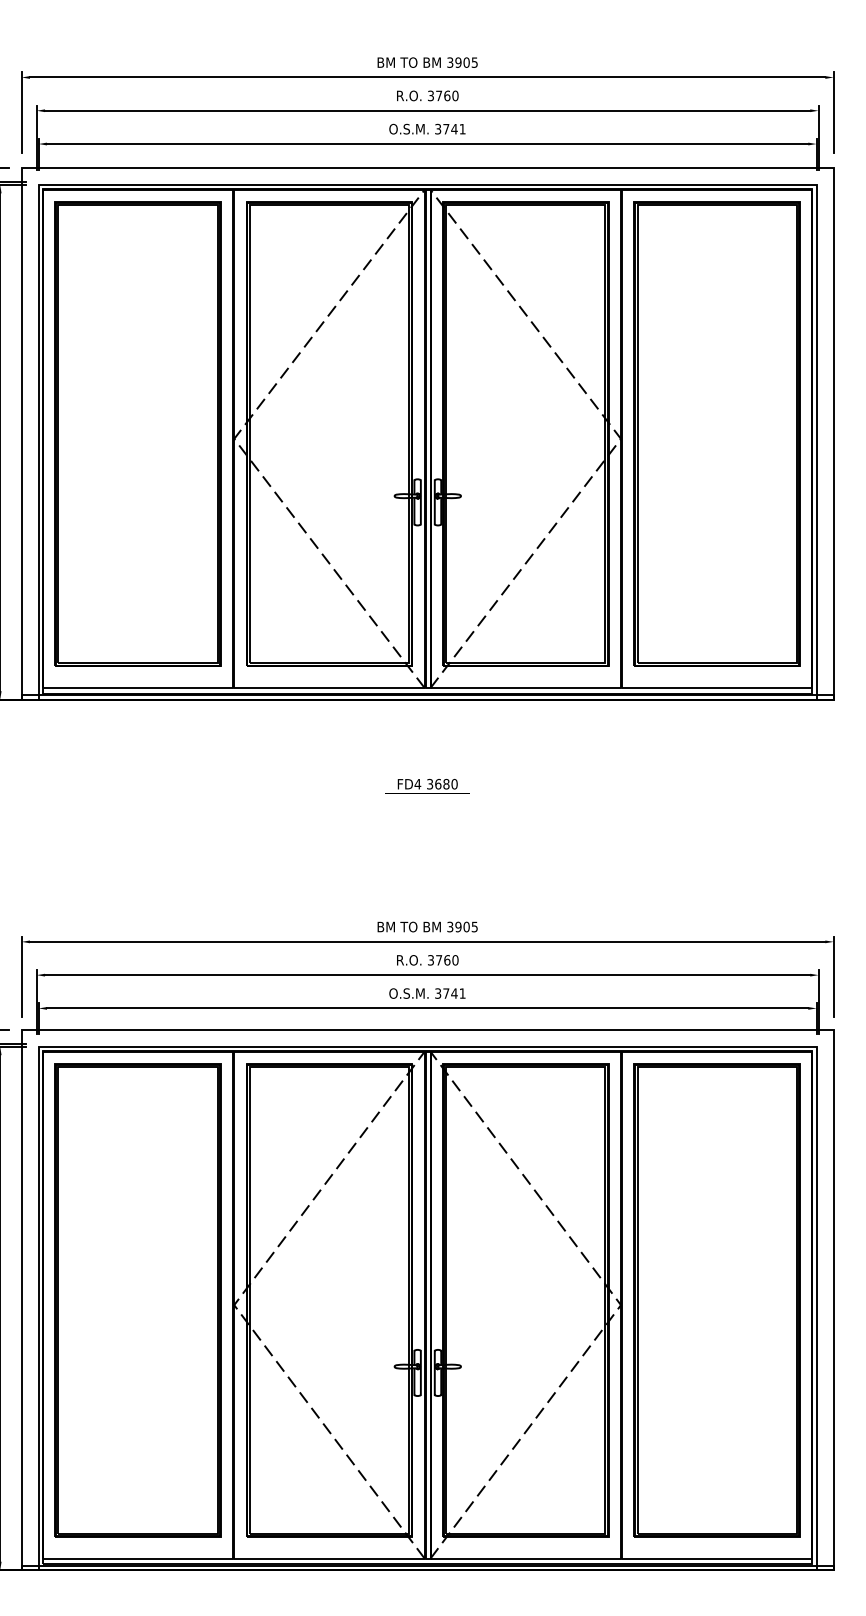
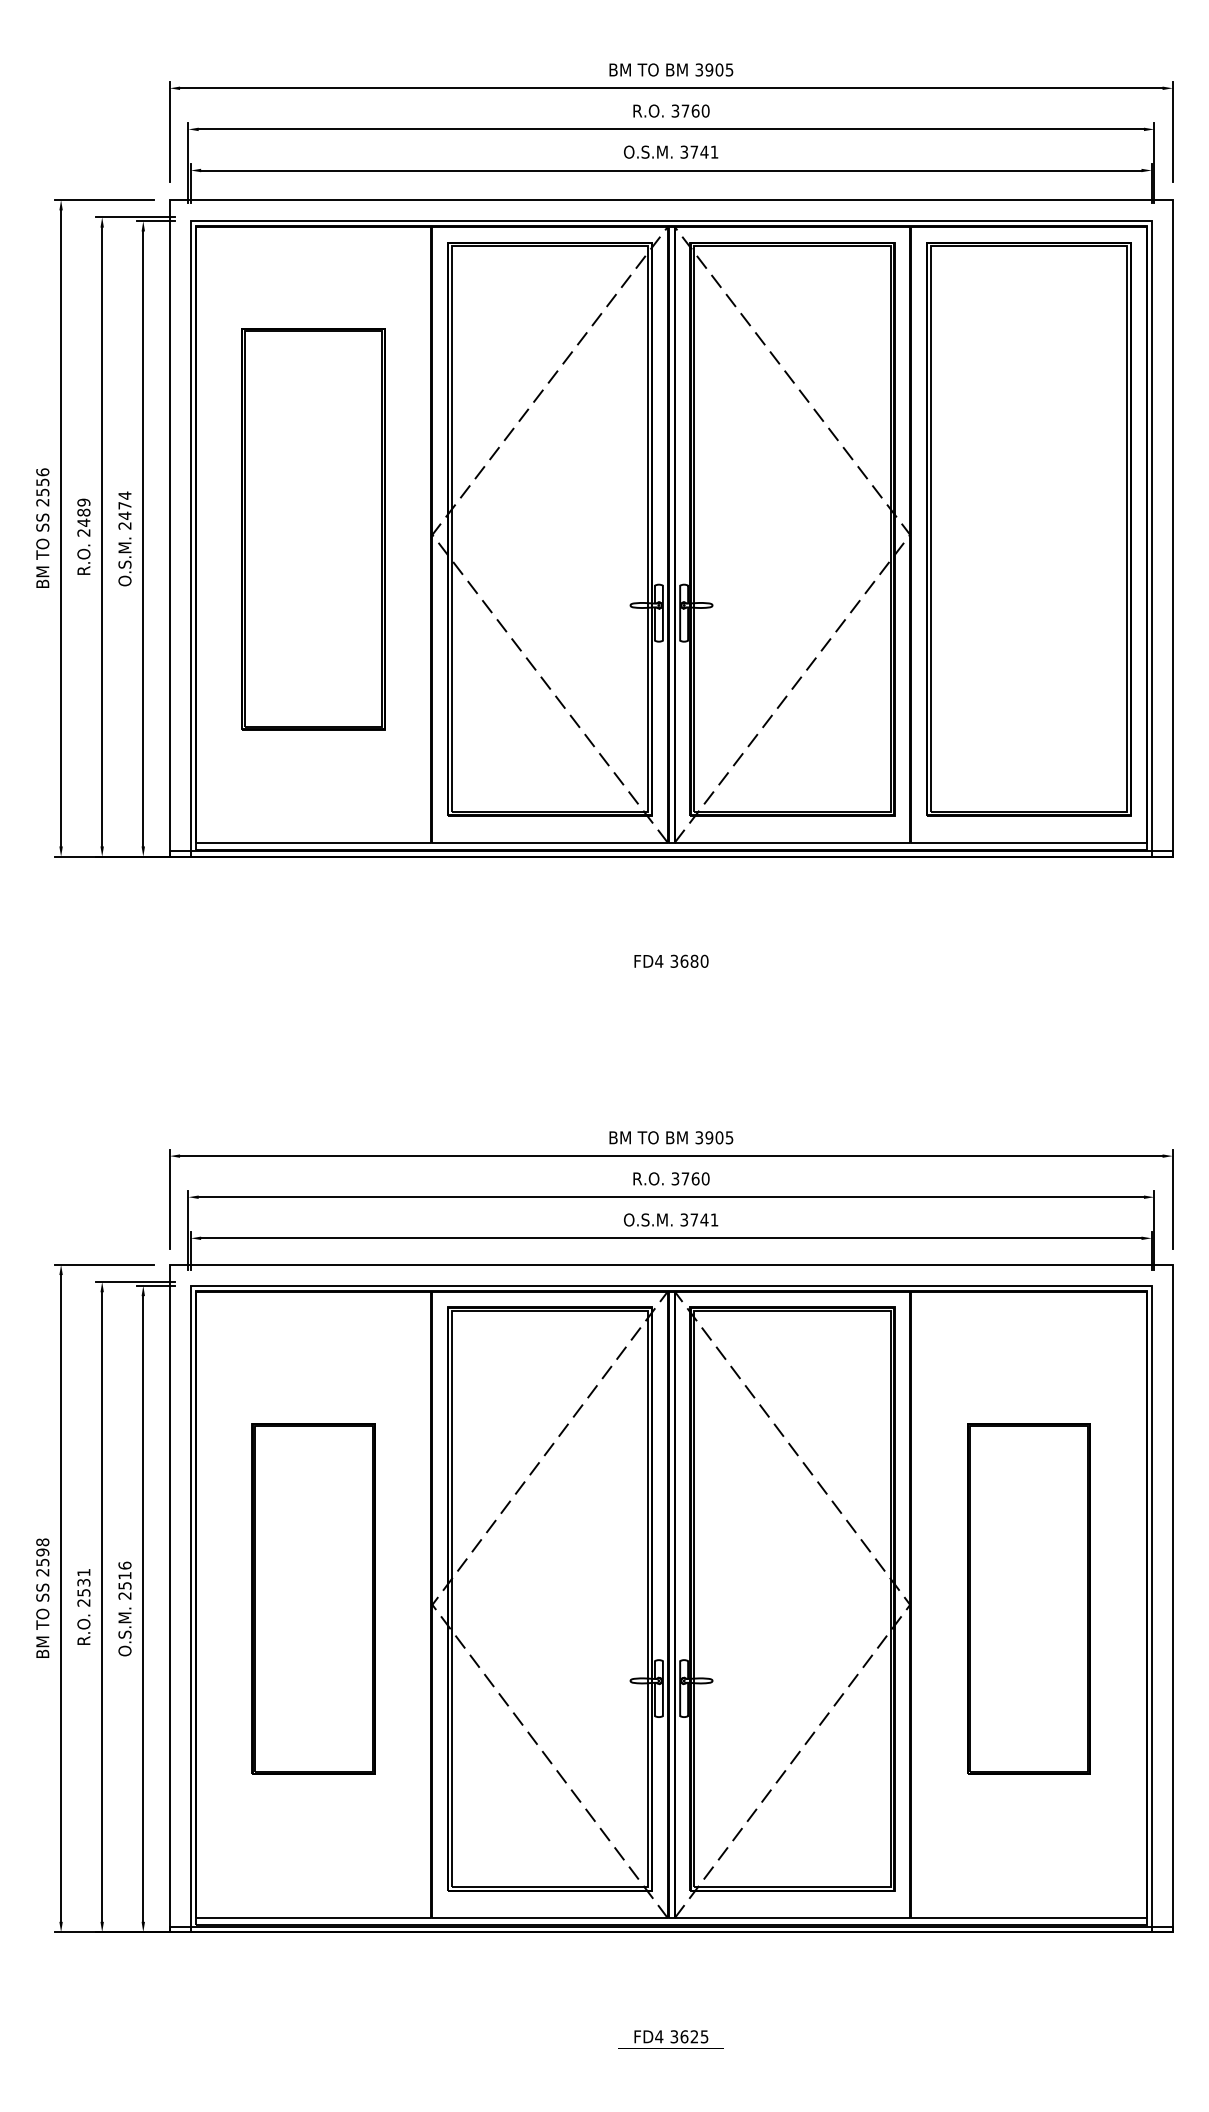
part: (137, 434) -> (313, 529), size x0.7
part: (137, 1299) -> (313, 1598), size x0.6
part: (716, 1299) -> (1028, 1598), size x0.6

